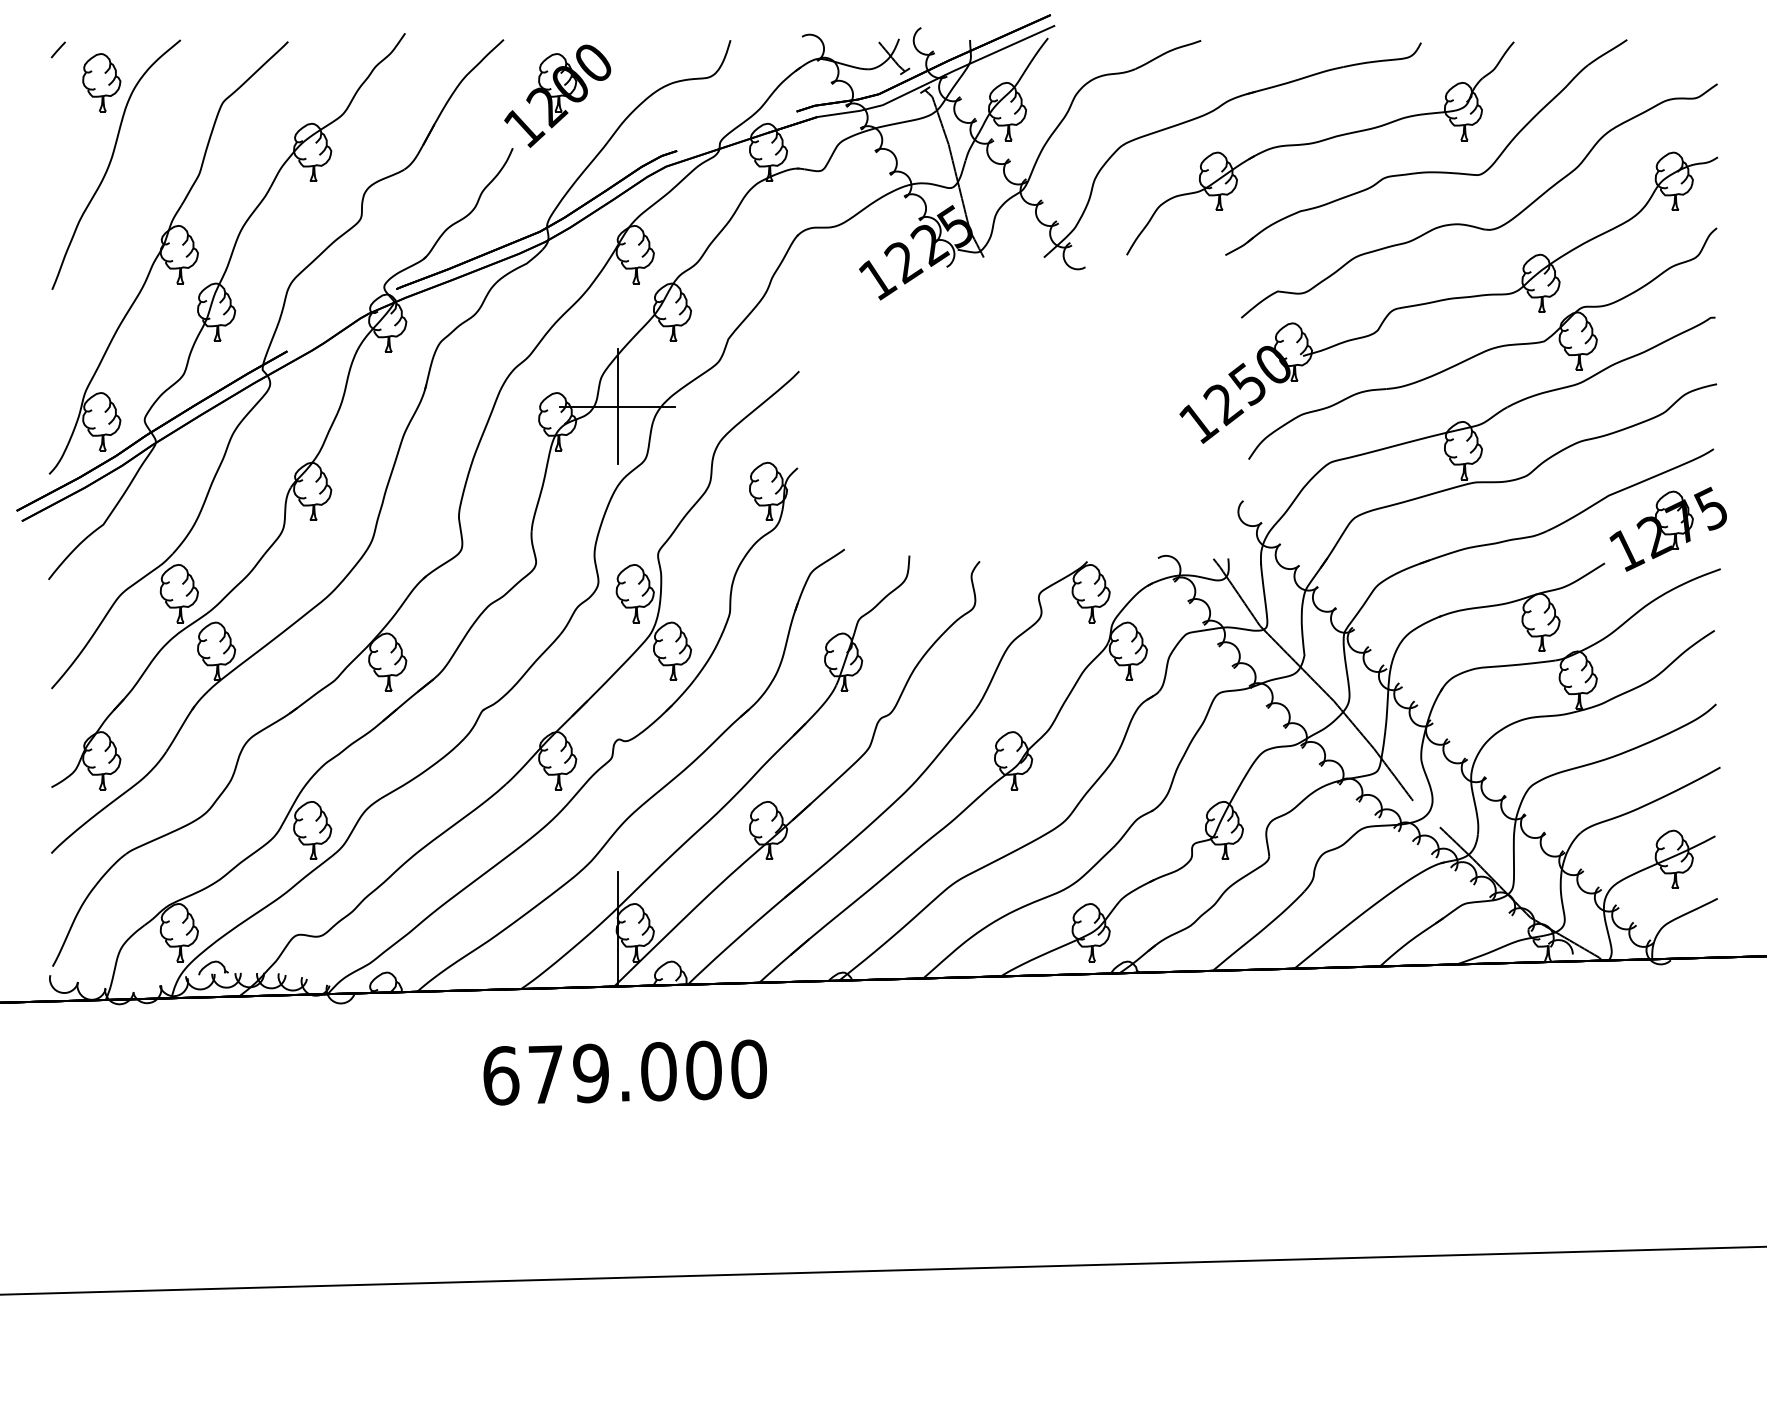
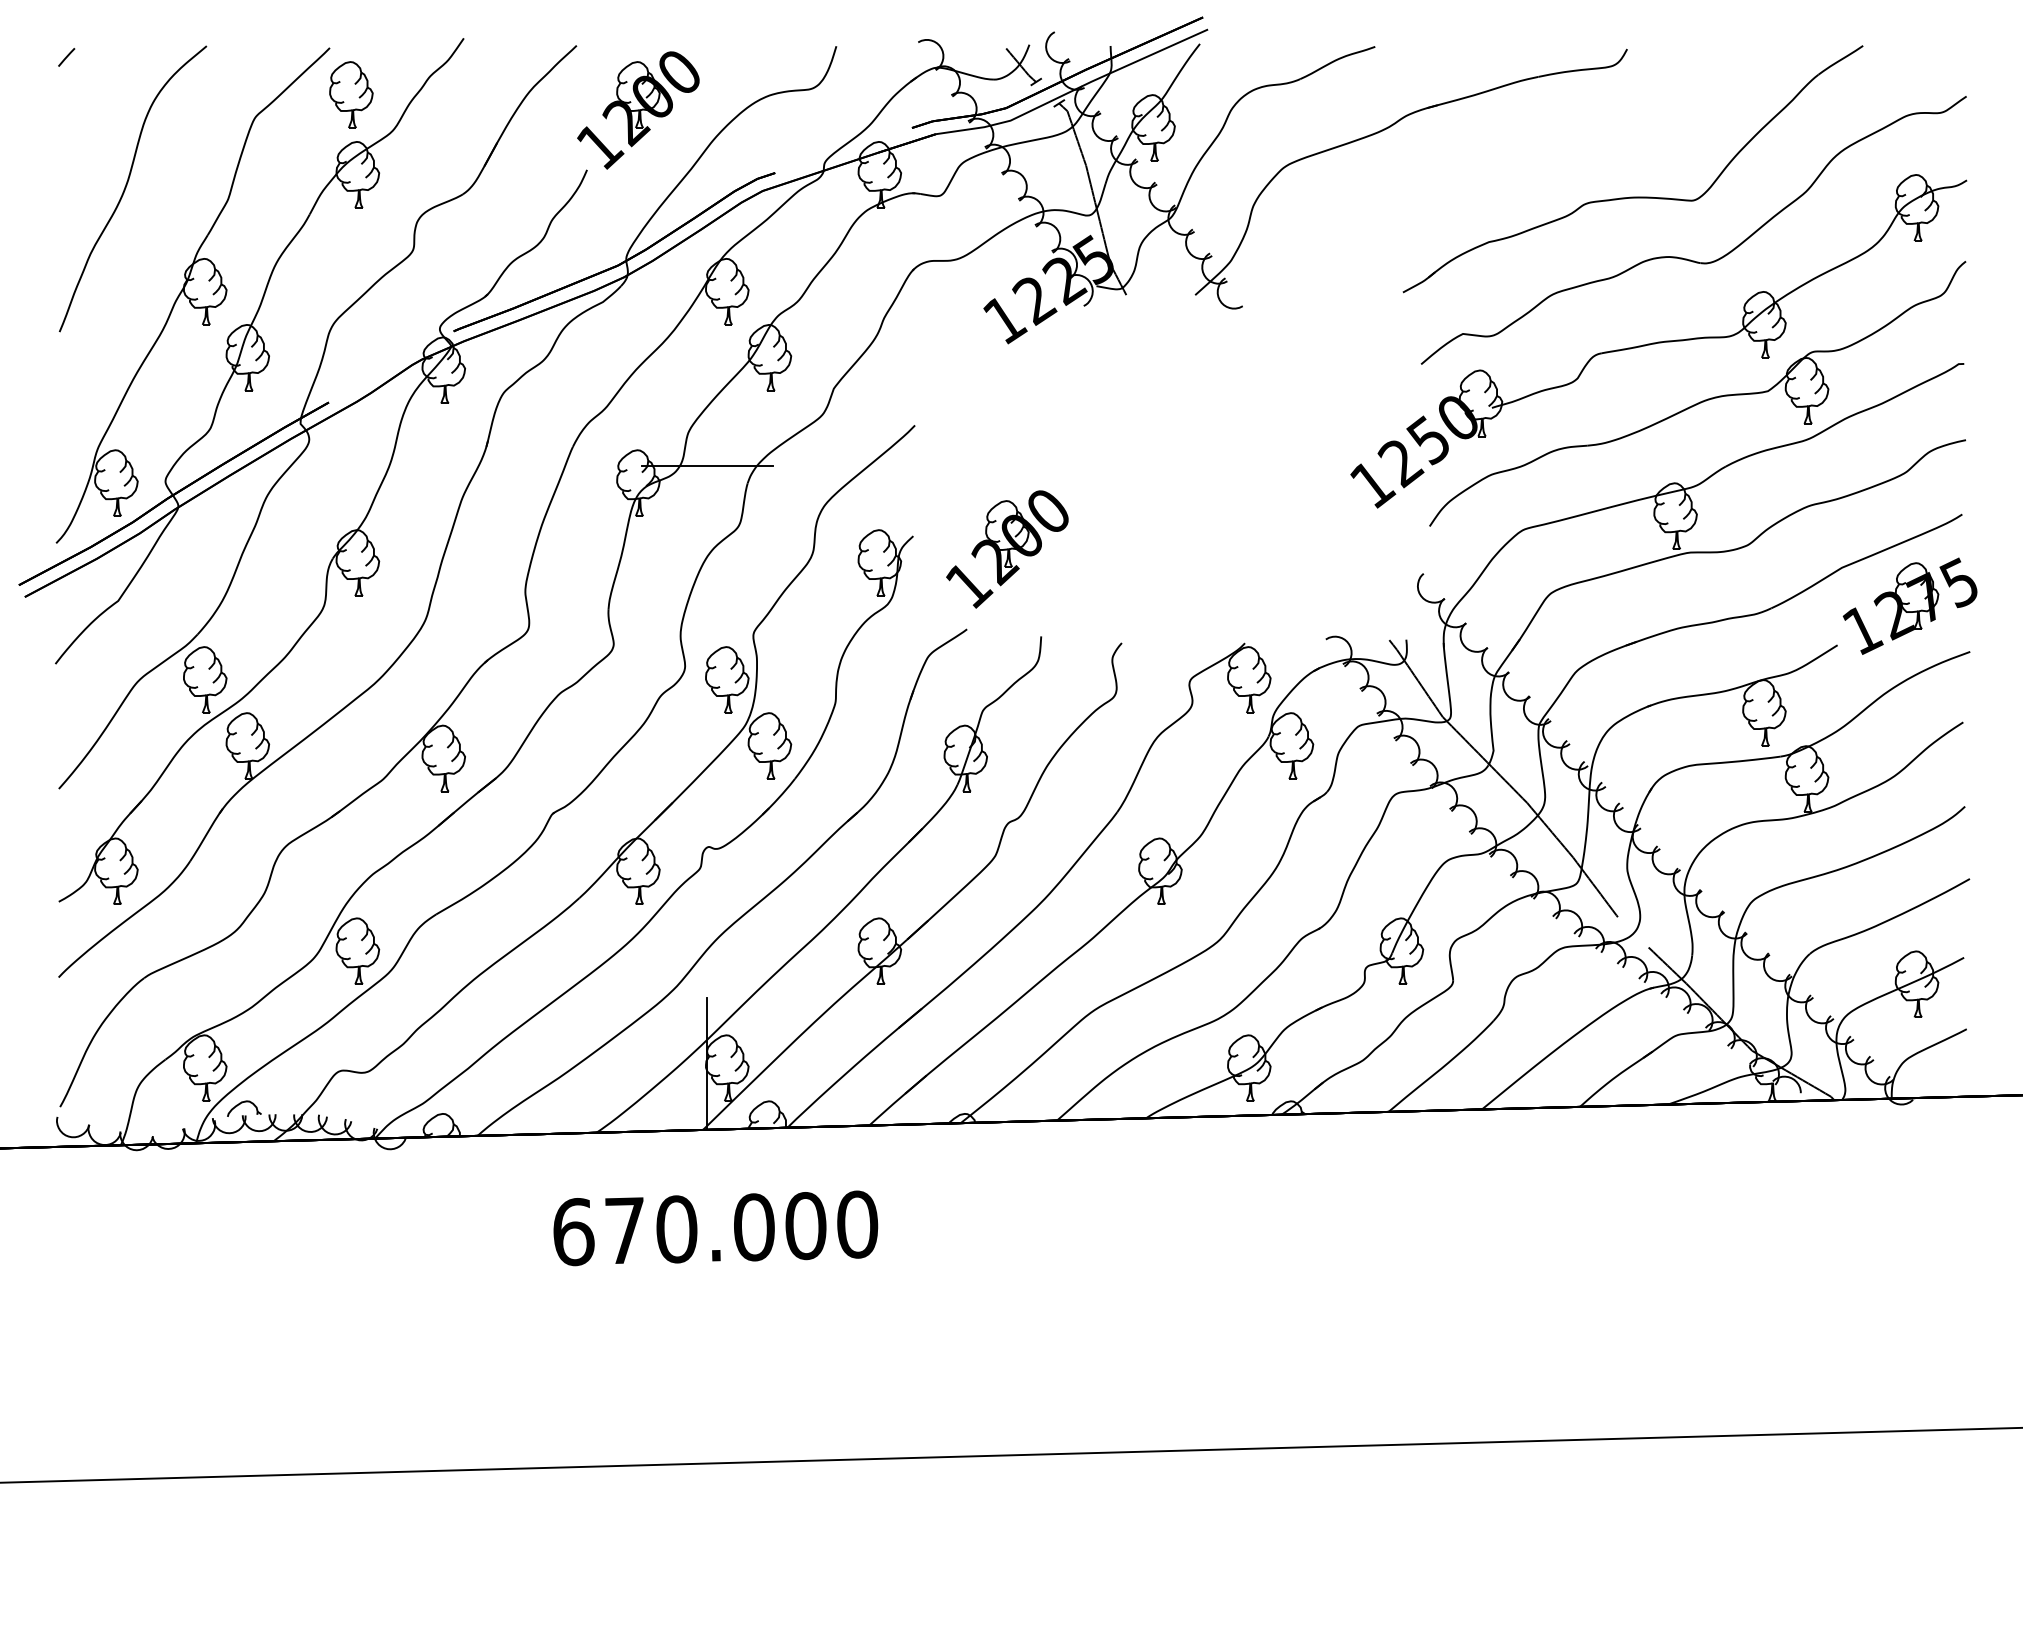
part: (101, 82) -> (351, 94), moved
part: (1319, 142) -> (1510, 163), removed
line: (618, 406) -> (707, 465), removed
part: (880, 479) -> (1007, 549), added
text: (590, 1073) -> (676, 1229), 679.000 -> 670.000

